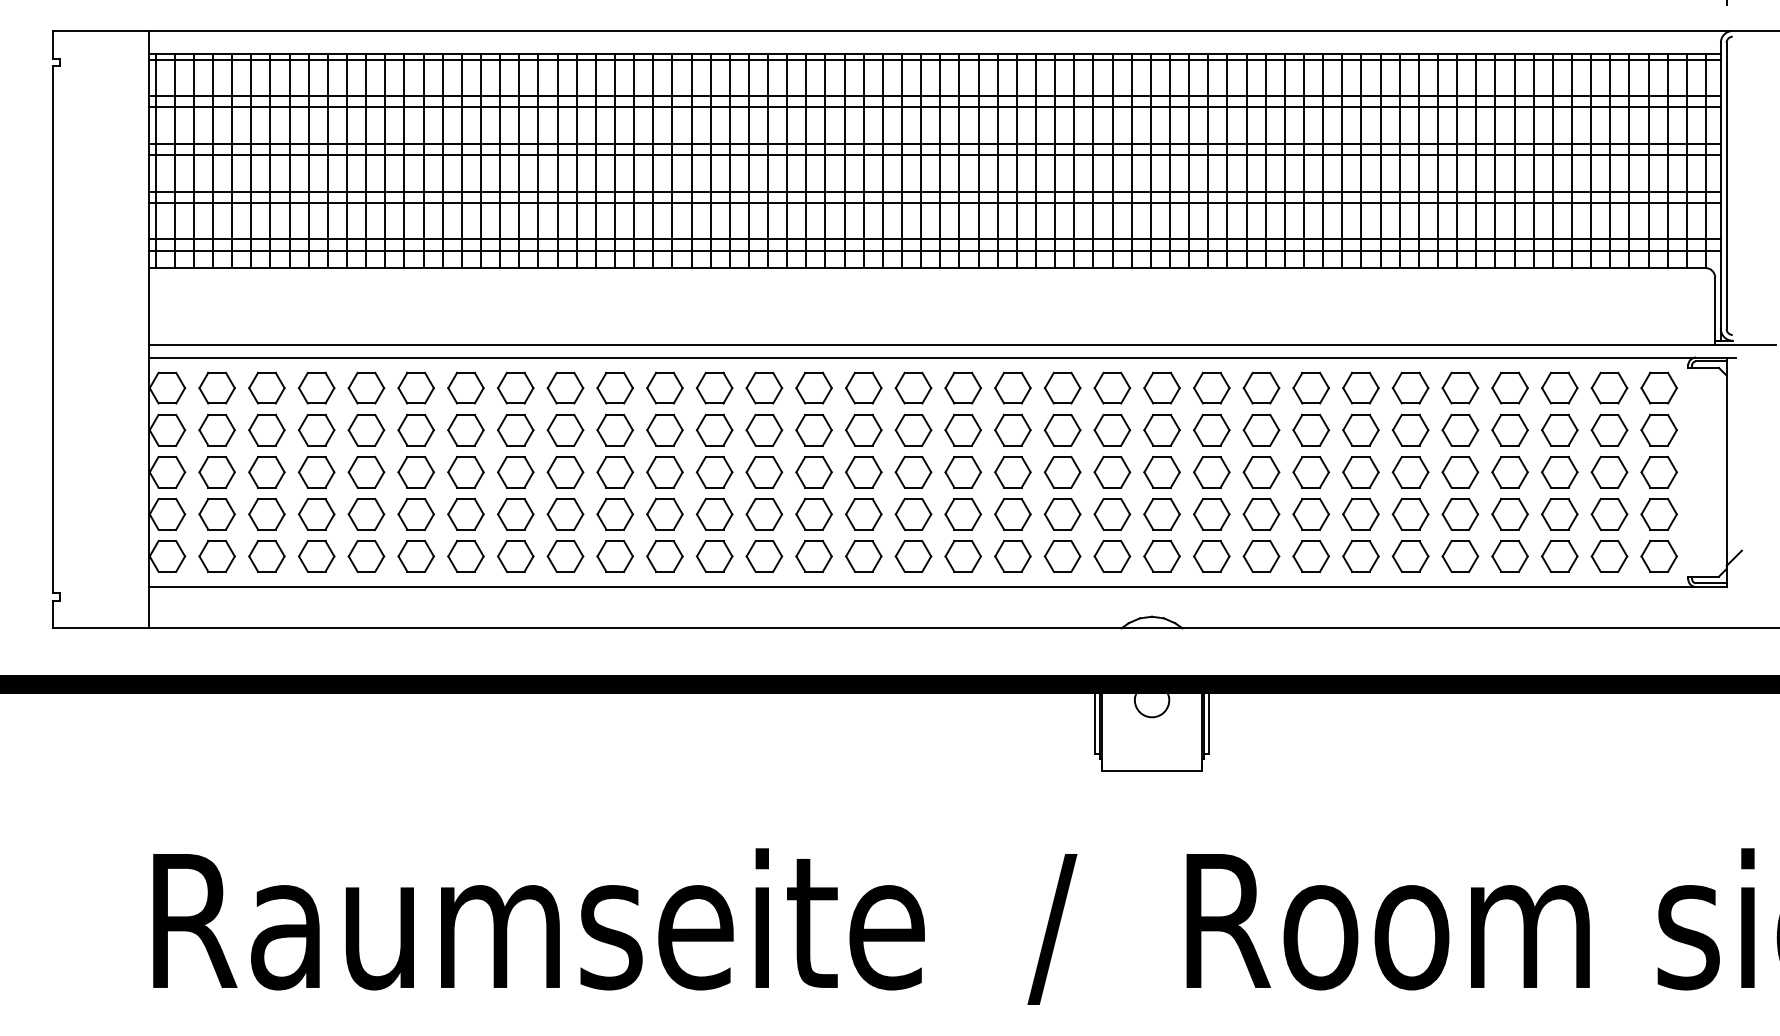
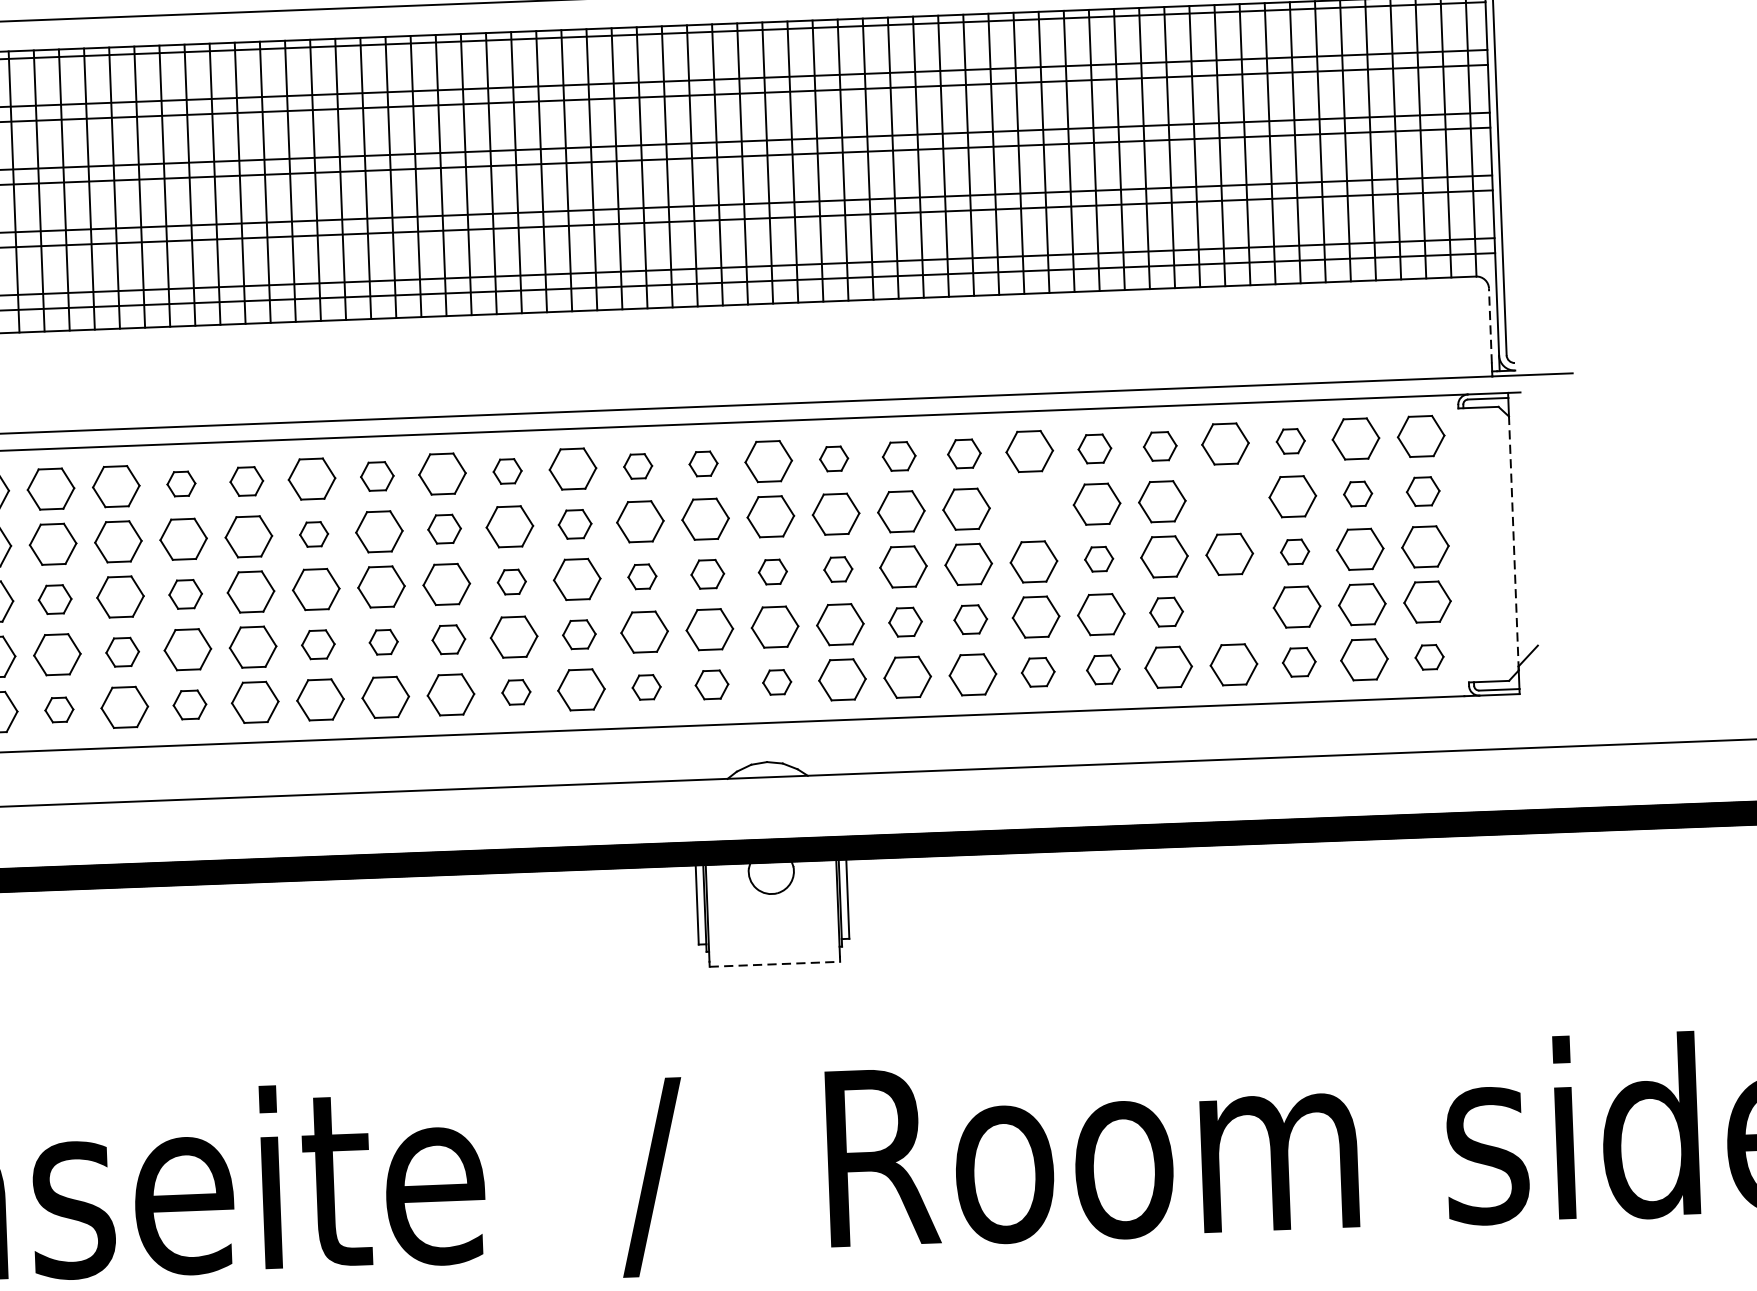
line: (1715, 306) -> (1490, 326), solid -> dashed
part: (714, 387) -> (181, 483), size x0.6
part: (764, 387) -> (246, 480), size x0.7
part: (863, 387) -> (376, 475), size x0.7
part: (962, 387) -> (506, 470), size x0.6
part: (1062, 387) -> (638, 465), size x0.6
part: (1112, 387) -> (703, 463), size x0.6
part: (1211, 387) -> (833, 458), size x0.6
part: (1261, 387) -> (899, 455), size x0.7
part: (1310, 387) -> (963, 453), size x0.7
part: (1410, 387) -> (1094, 448), size x0.7
part: (1460, 387) -> (1160, 445), size x0.7
part: (1559, 387) -> (1290, 440), size x0.6
part: (913, 429) -> (444, 528), size x0.7
part: (1609, 429) -> (1358, 493), size x0.6
part: (1658, 429) -> (1422, 490), size x0.7
part: (813, 430) -> (313, 534), size x0.6
part: (1012, 430) -> (574, 524), size x0.7
part: (1360, 430) -> (1031, 507), removed
part: (1509, 430) -> (1226, 499), removed
part: (714, 471) -> (185, 593), size x0.7
part: (1062, 471) -> (642, 575), size x0.6
part: (1112, 471) -> (707, 573), size x0.7
part: (1410, 471) -> (1098, 558), size x0.6
part: (614, 472) -> (54, 599), size x0.7
part: (962, 472) -> (511, 582), size x0.6
part: (1161, 472) -> (772, 572), size x0.6
part: (1211, 472) -> (837, 569), size x0.6
part: (1559, 472) -> (1294, 552), size x0.6
line: (1726, 472) -> (1513, 543), solid -> dashed
part: (664, 514) -> (122, 652), size x0.7
part: (813, 514) -> (317, 644), size x0.7
part: (863, 514) -> (383, 642), size x0.6
part: (913, 514) -> (448, 639), size x0.7
part: (1012, 514) -> (578, 634), size x0.7
part: (1261, 514) -> (905, 622), size x0.7
part: (1310, 514) -> (969, 619), size x0.7
part: (1460, 514) -> (1166, 612), size x0.7
part: (1509, 514) -> (1231, 609), removed
part: (614, 556) -> (58, 710), size x0.6
part: (714, 556) -> (189, 705), size x0.7
part: (963, 556) -> (516, 692), size x0.6
part: (1062, 556) -> (646, 687), size x0.6
part: (1112, 556) -> (712, 684), size x0.7
part: (1161, 556) -> (776, 682), size x0.6
part: (1360, 556) -> (1037, 672), size x0.7
part: (1410, 556) -> (1103, 669), size x0.7
part: (1559, 556) -> (1298, 662), size x0.7
part: (1658, 556) -> (1428, 657), size x0.6
line: (1152, 770) -> (775, 963), solid -> dashed

